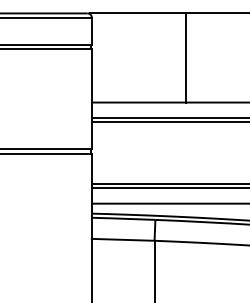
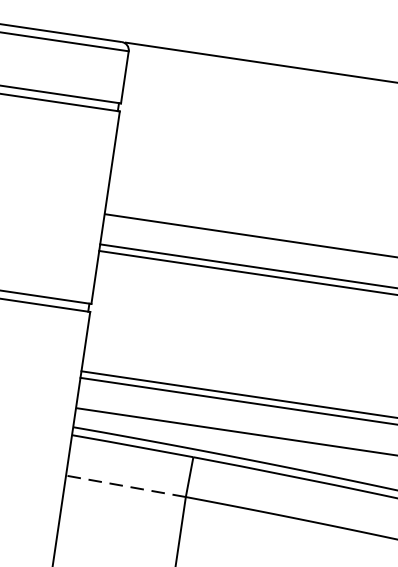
line: (185, 57) -> (297, 154), removed
line: (122, 239) -> (124, 485), solid -> dashed

